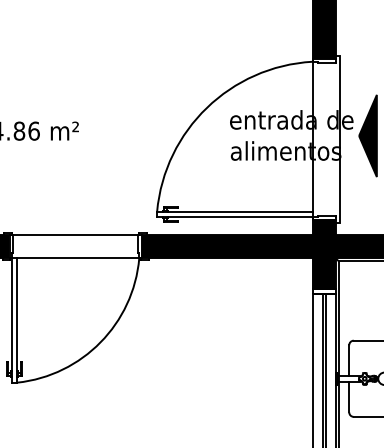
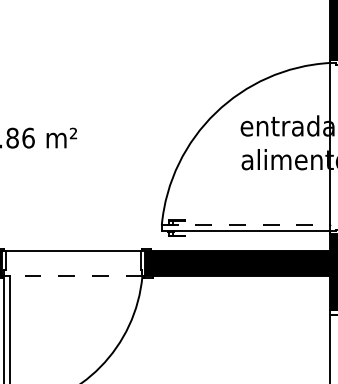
line: (234, 211) -> (245, 225), solid -> dashed
line: (78, 258) -> (76, 276), solid -> dashed

